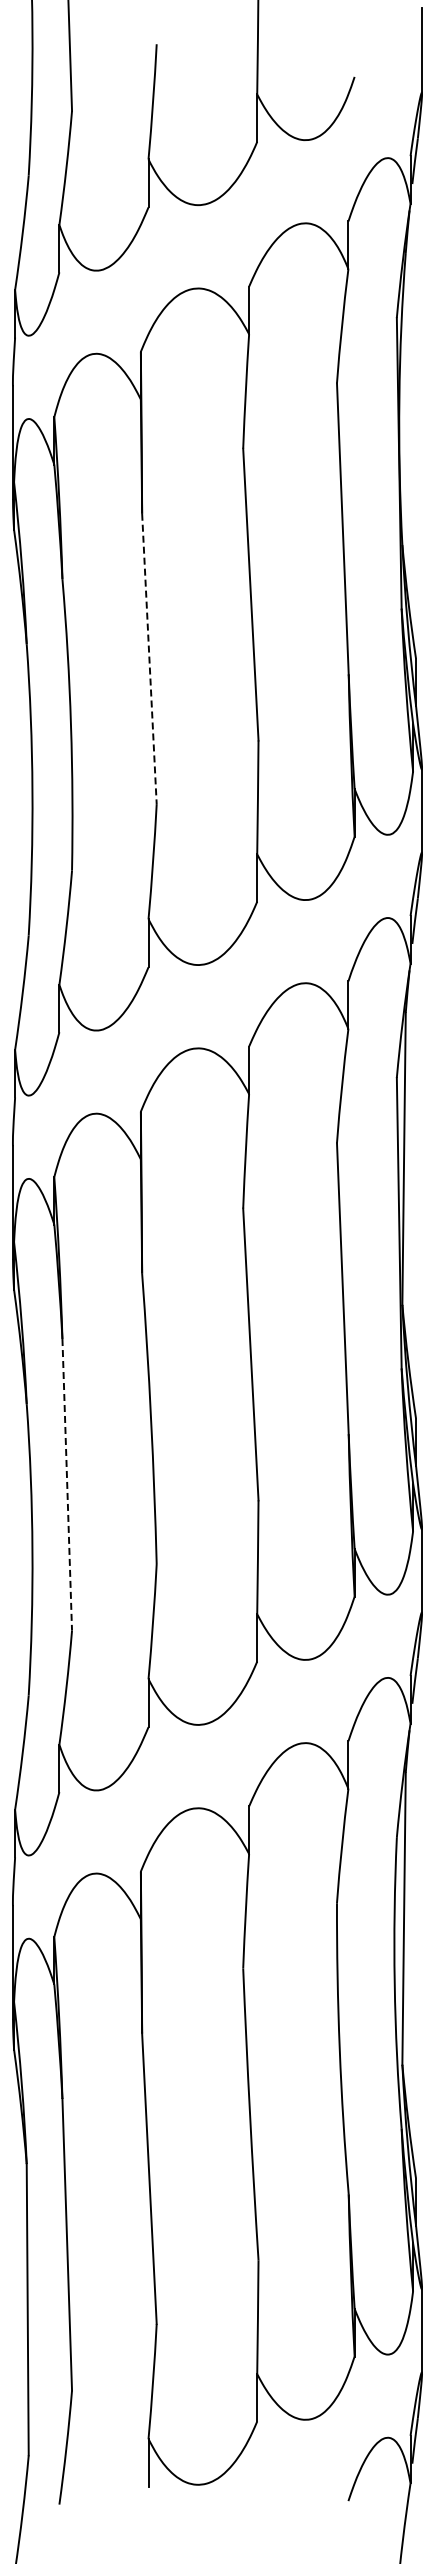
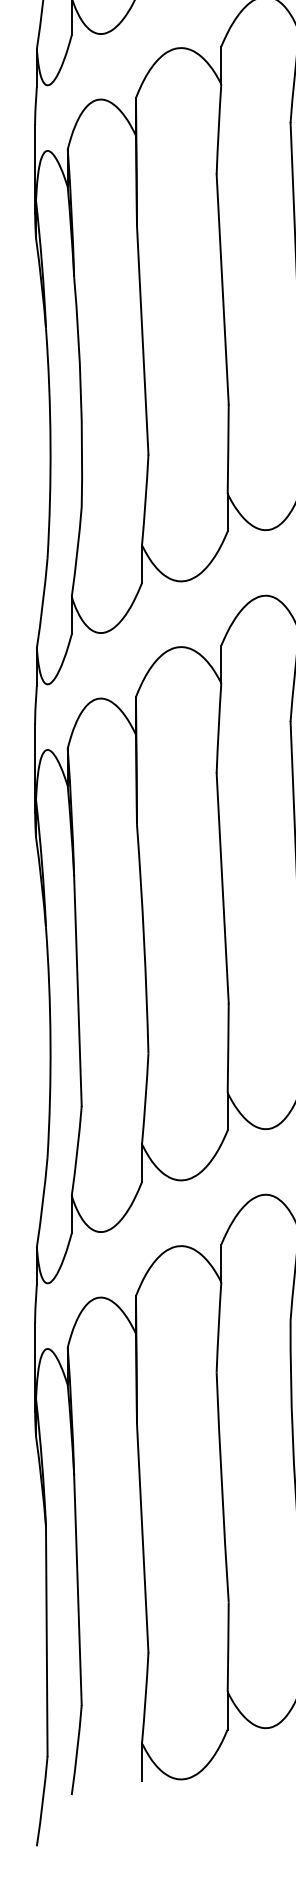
line: (149, 659) -> (142, 340), dashed -> solid
line: (67, 1484) -> (78, 990), dashed -> solid

